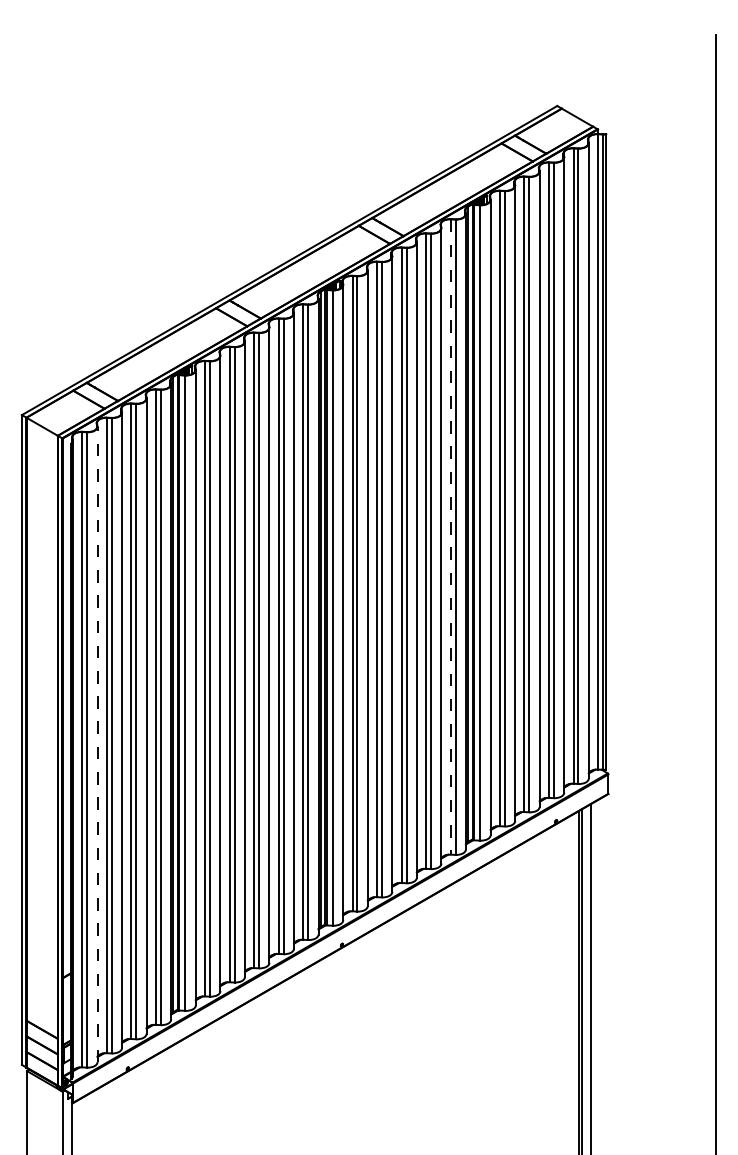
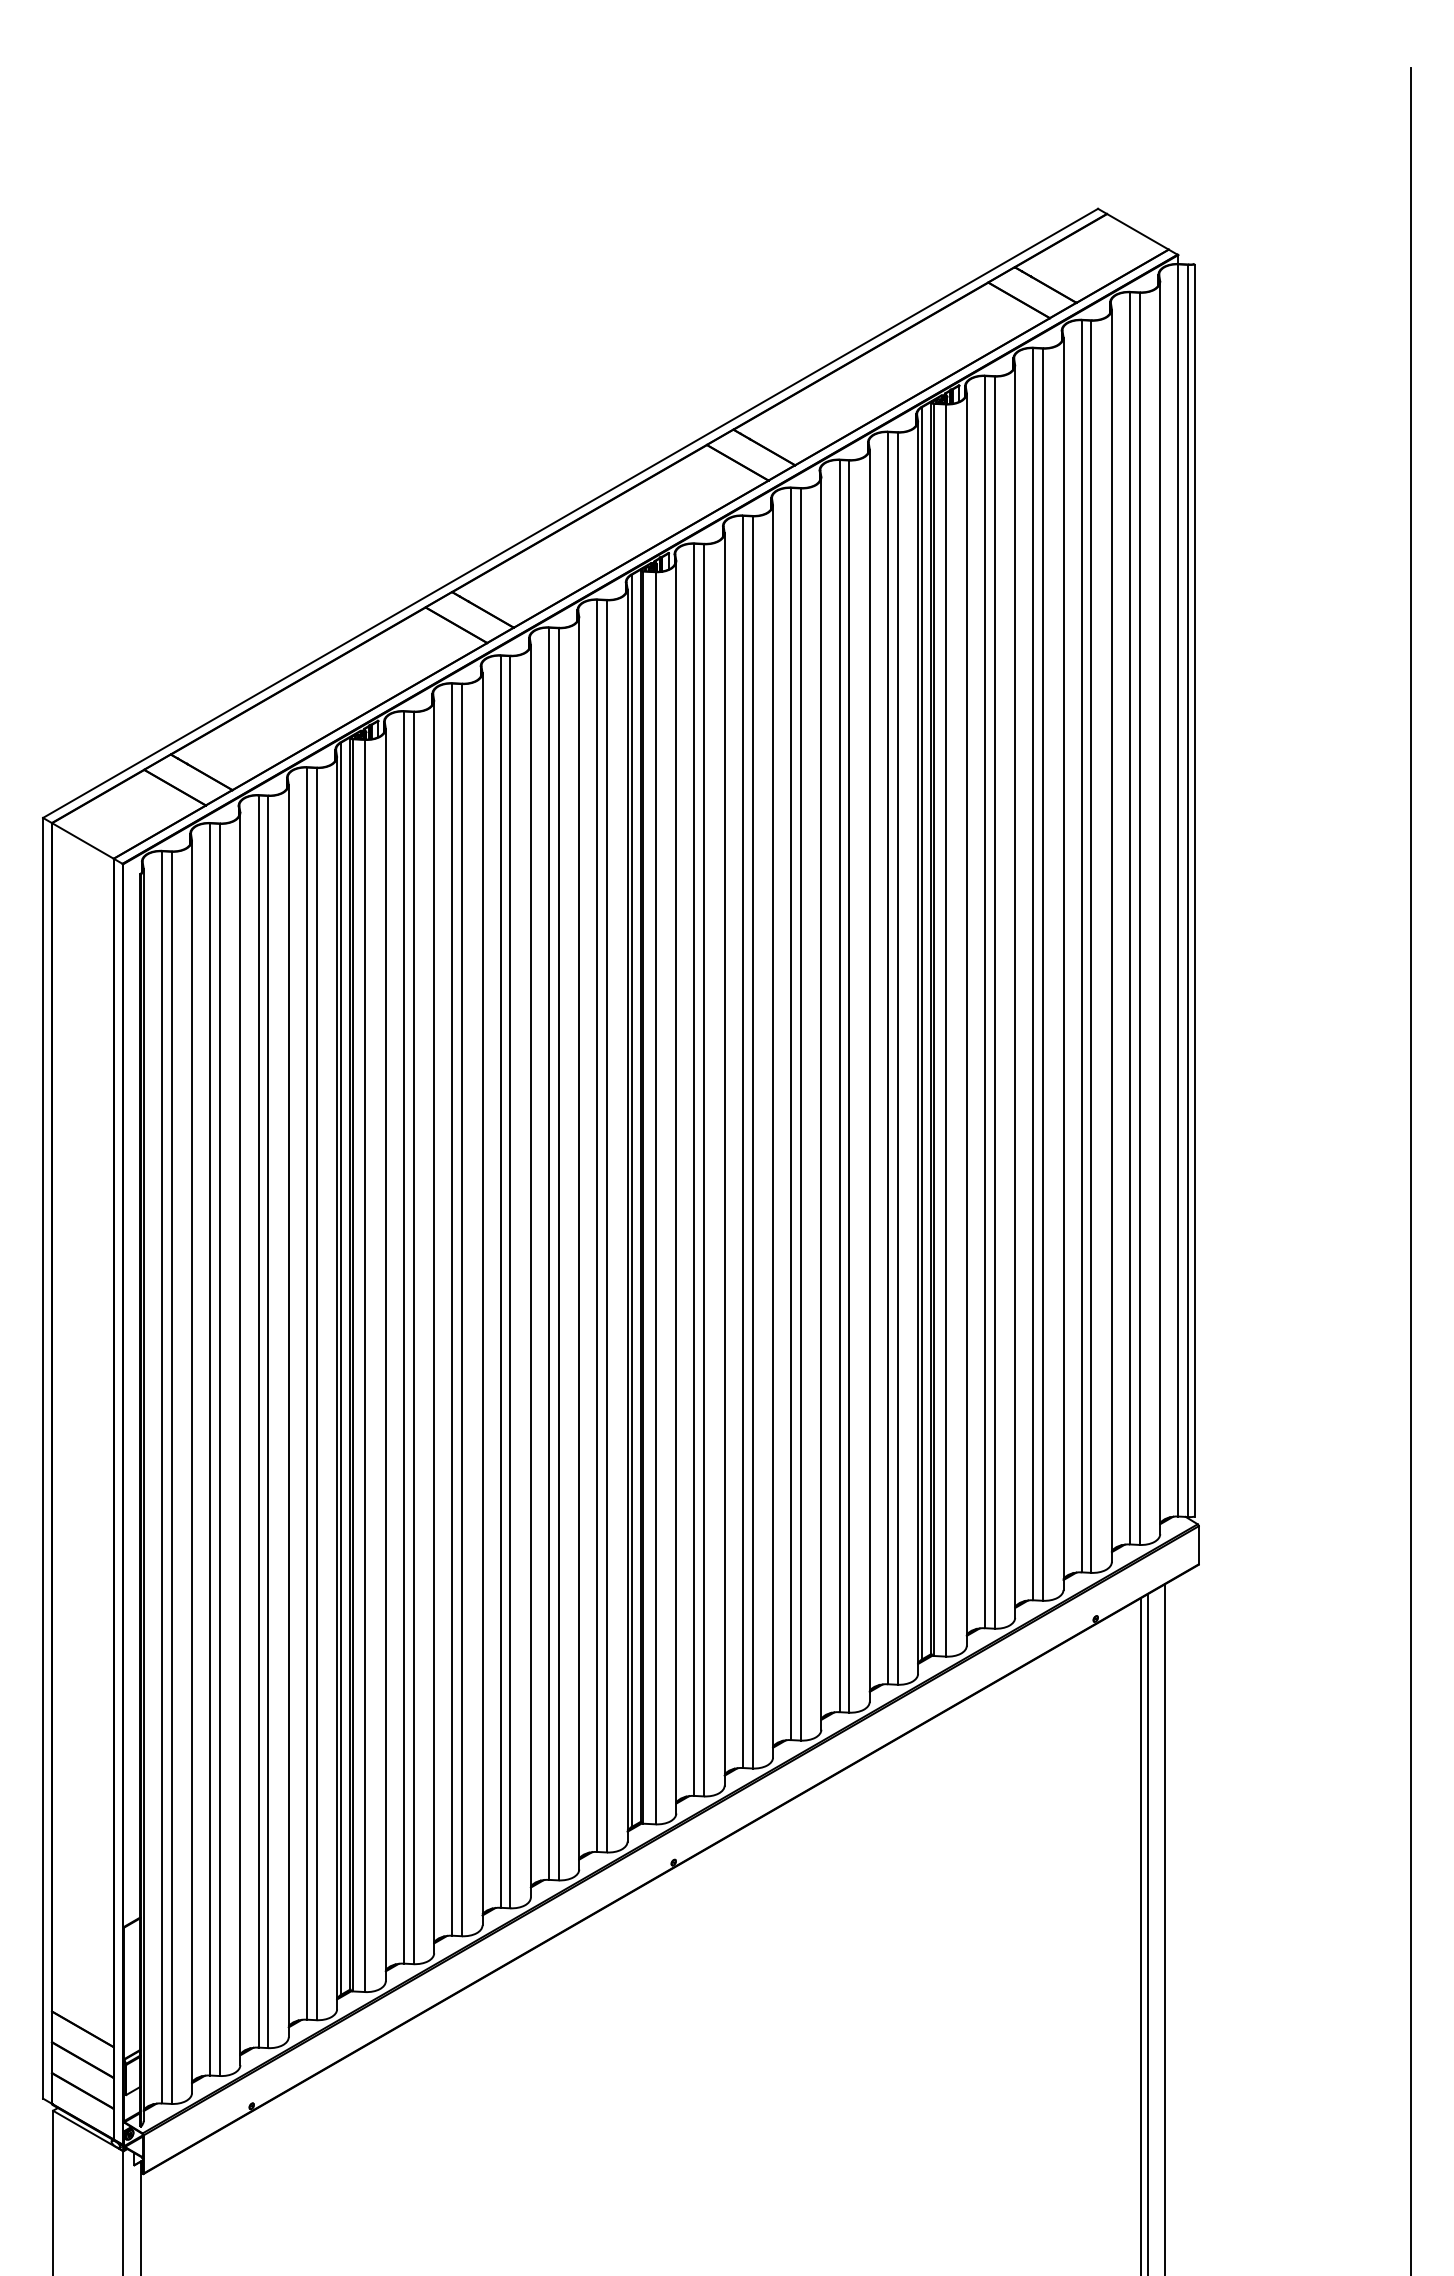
line: (450, 537) -> (887, 1059), dashed -> solid
line: (97, 744) -> (191, 1467), dashed -> solid

